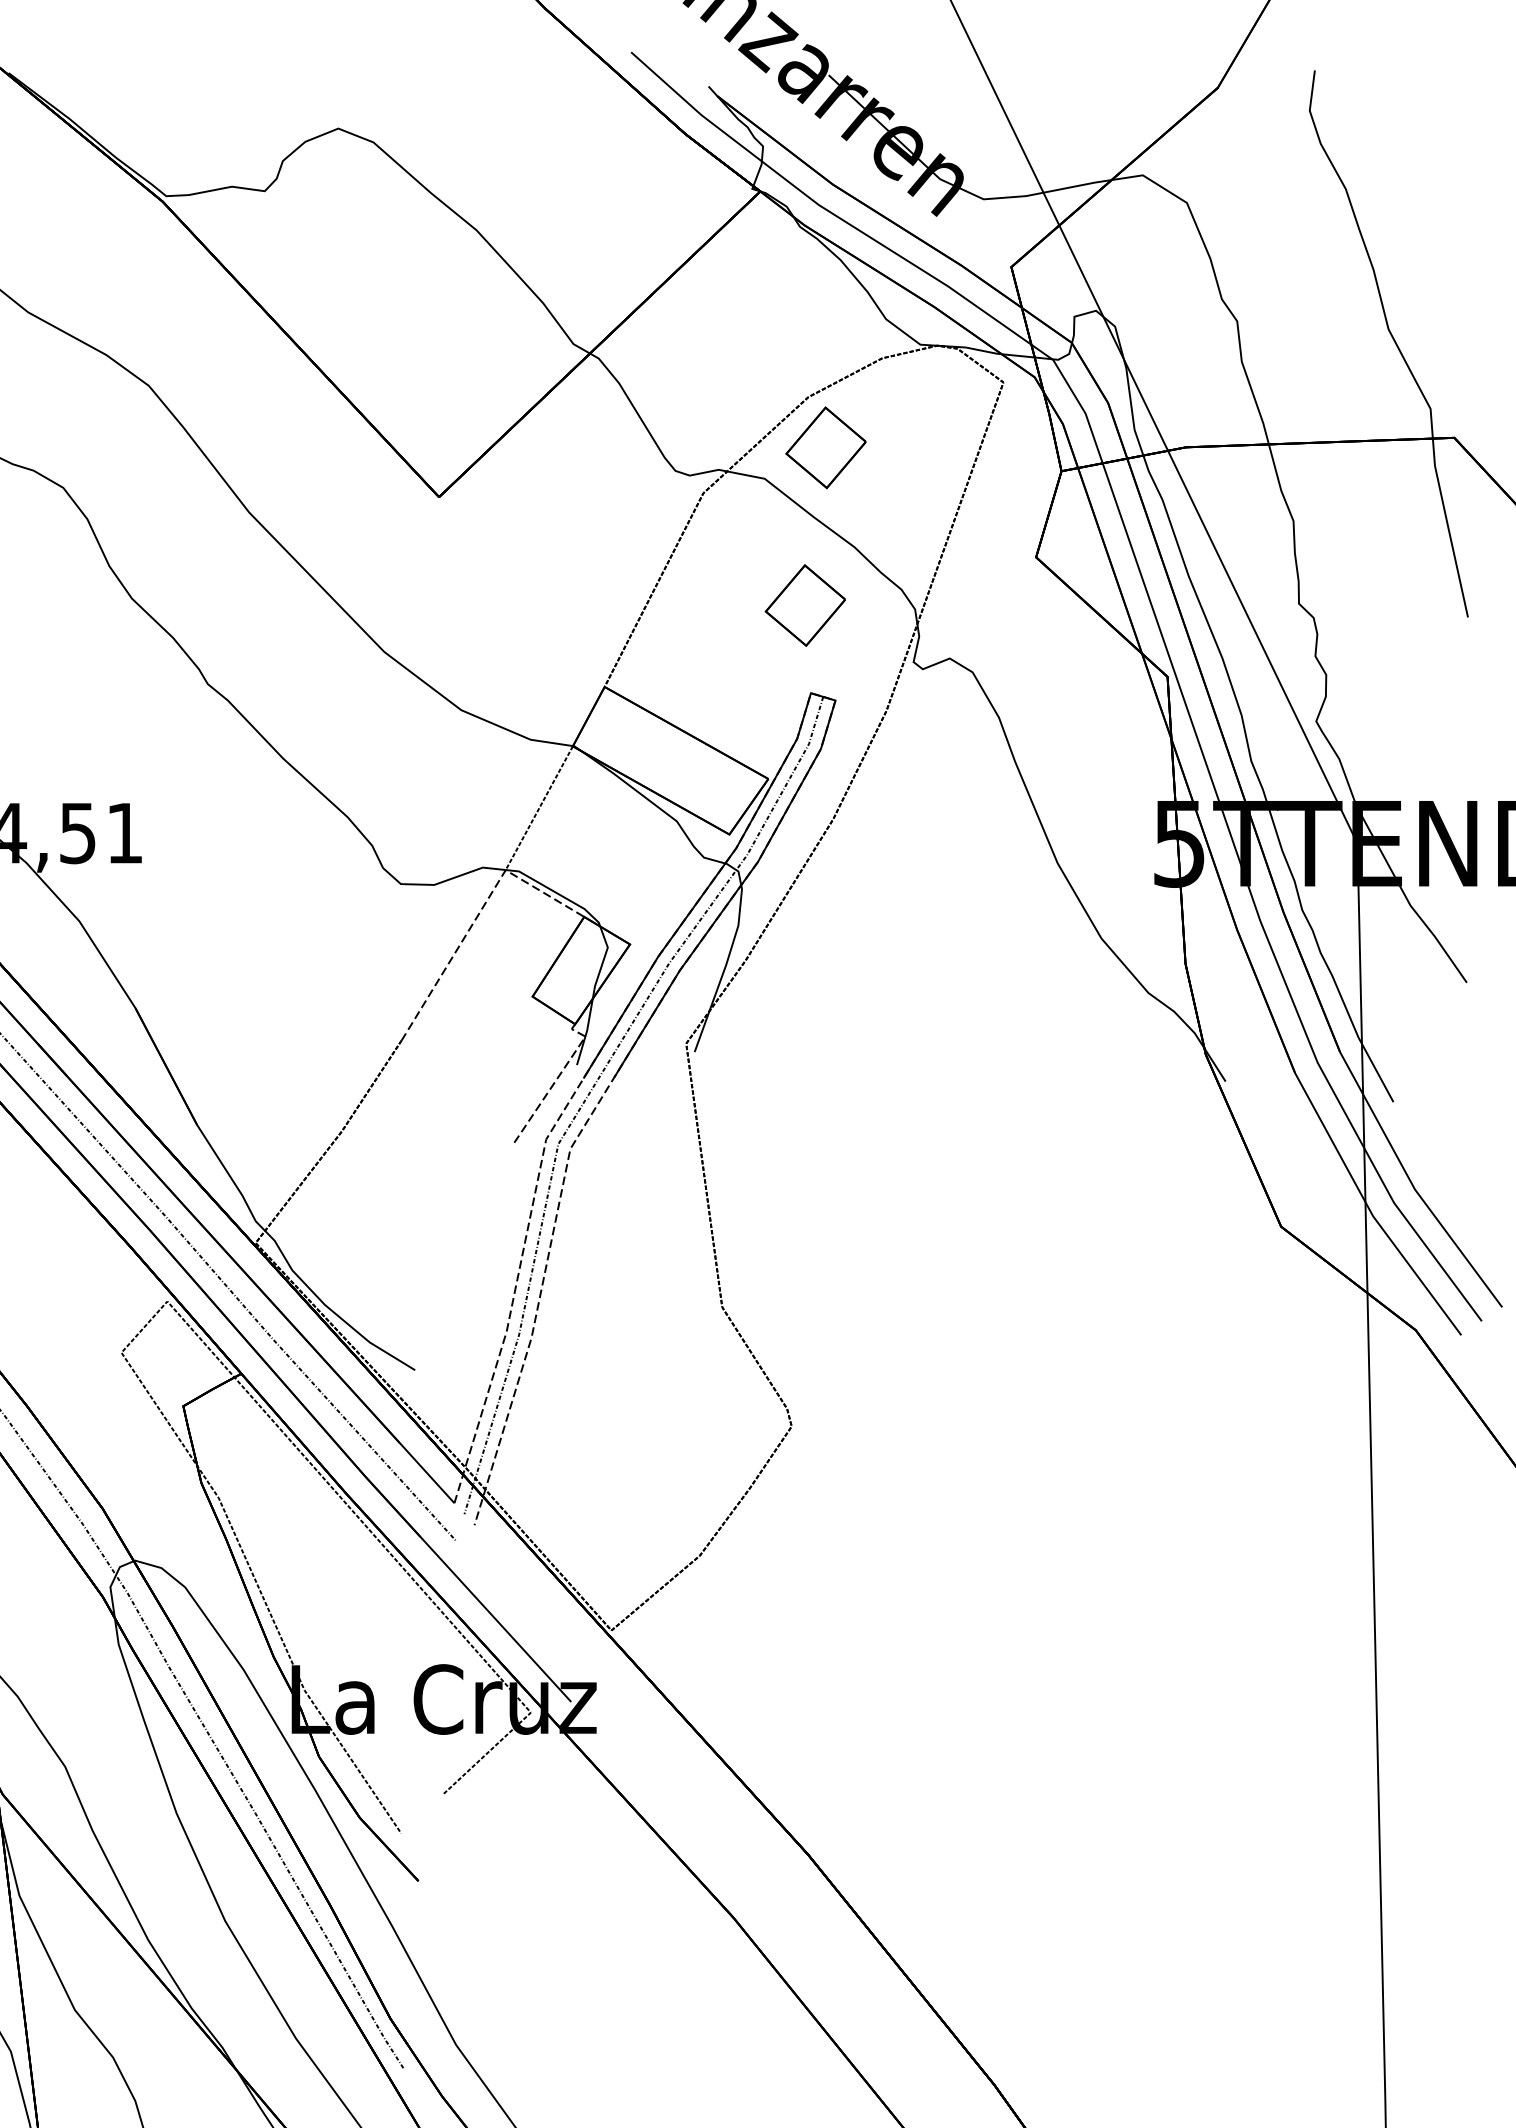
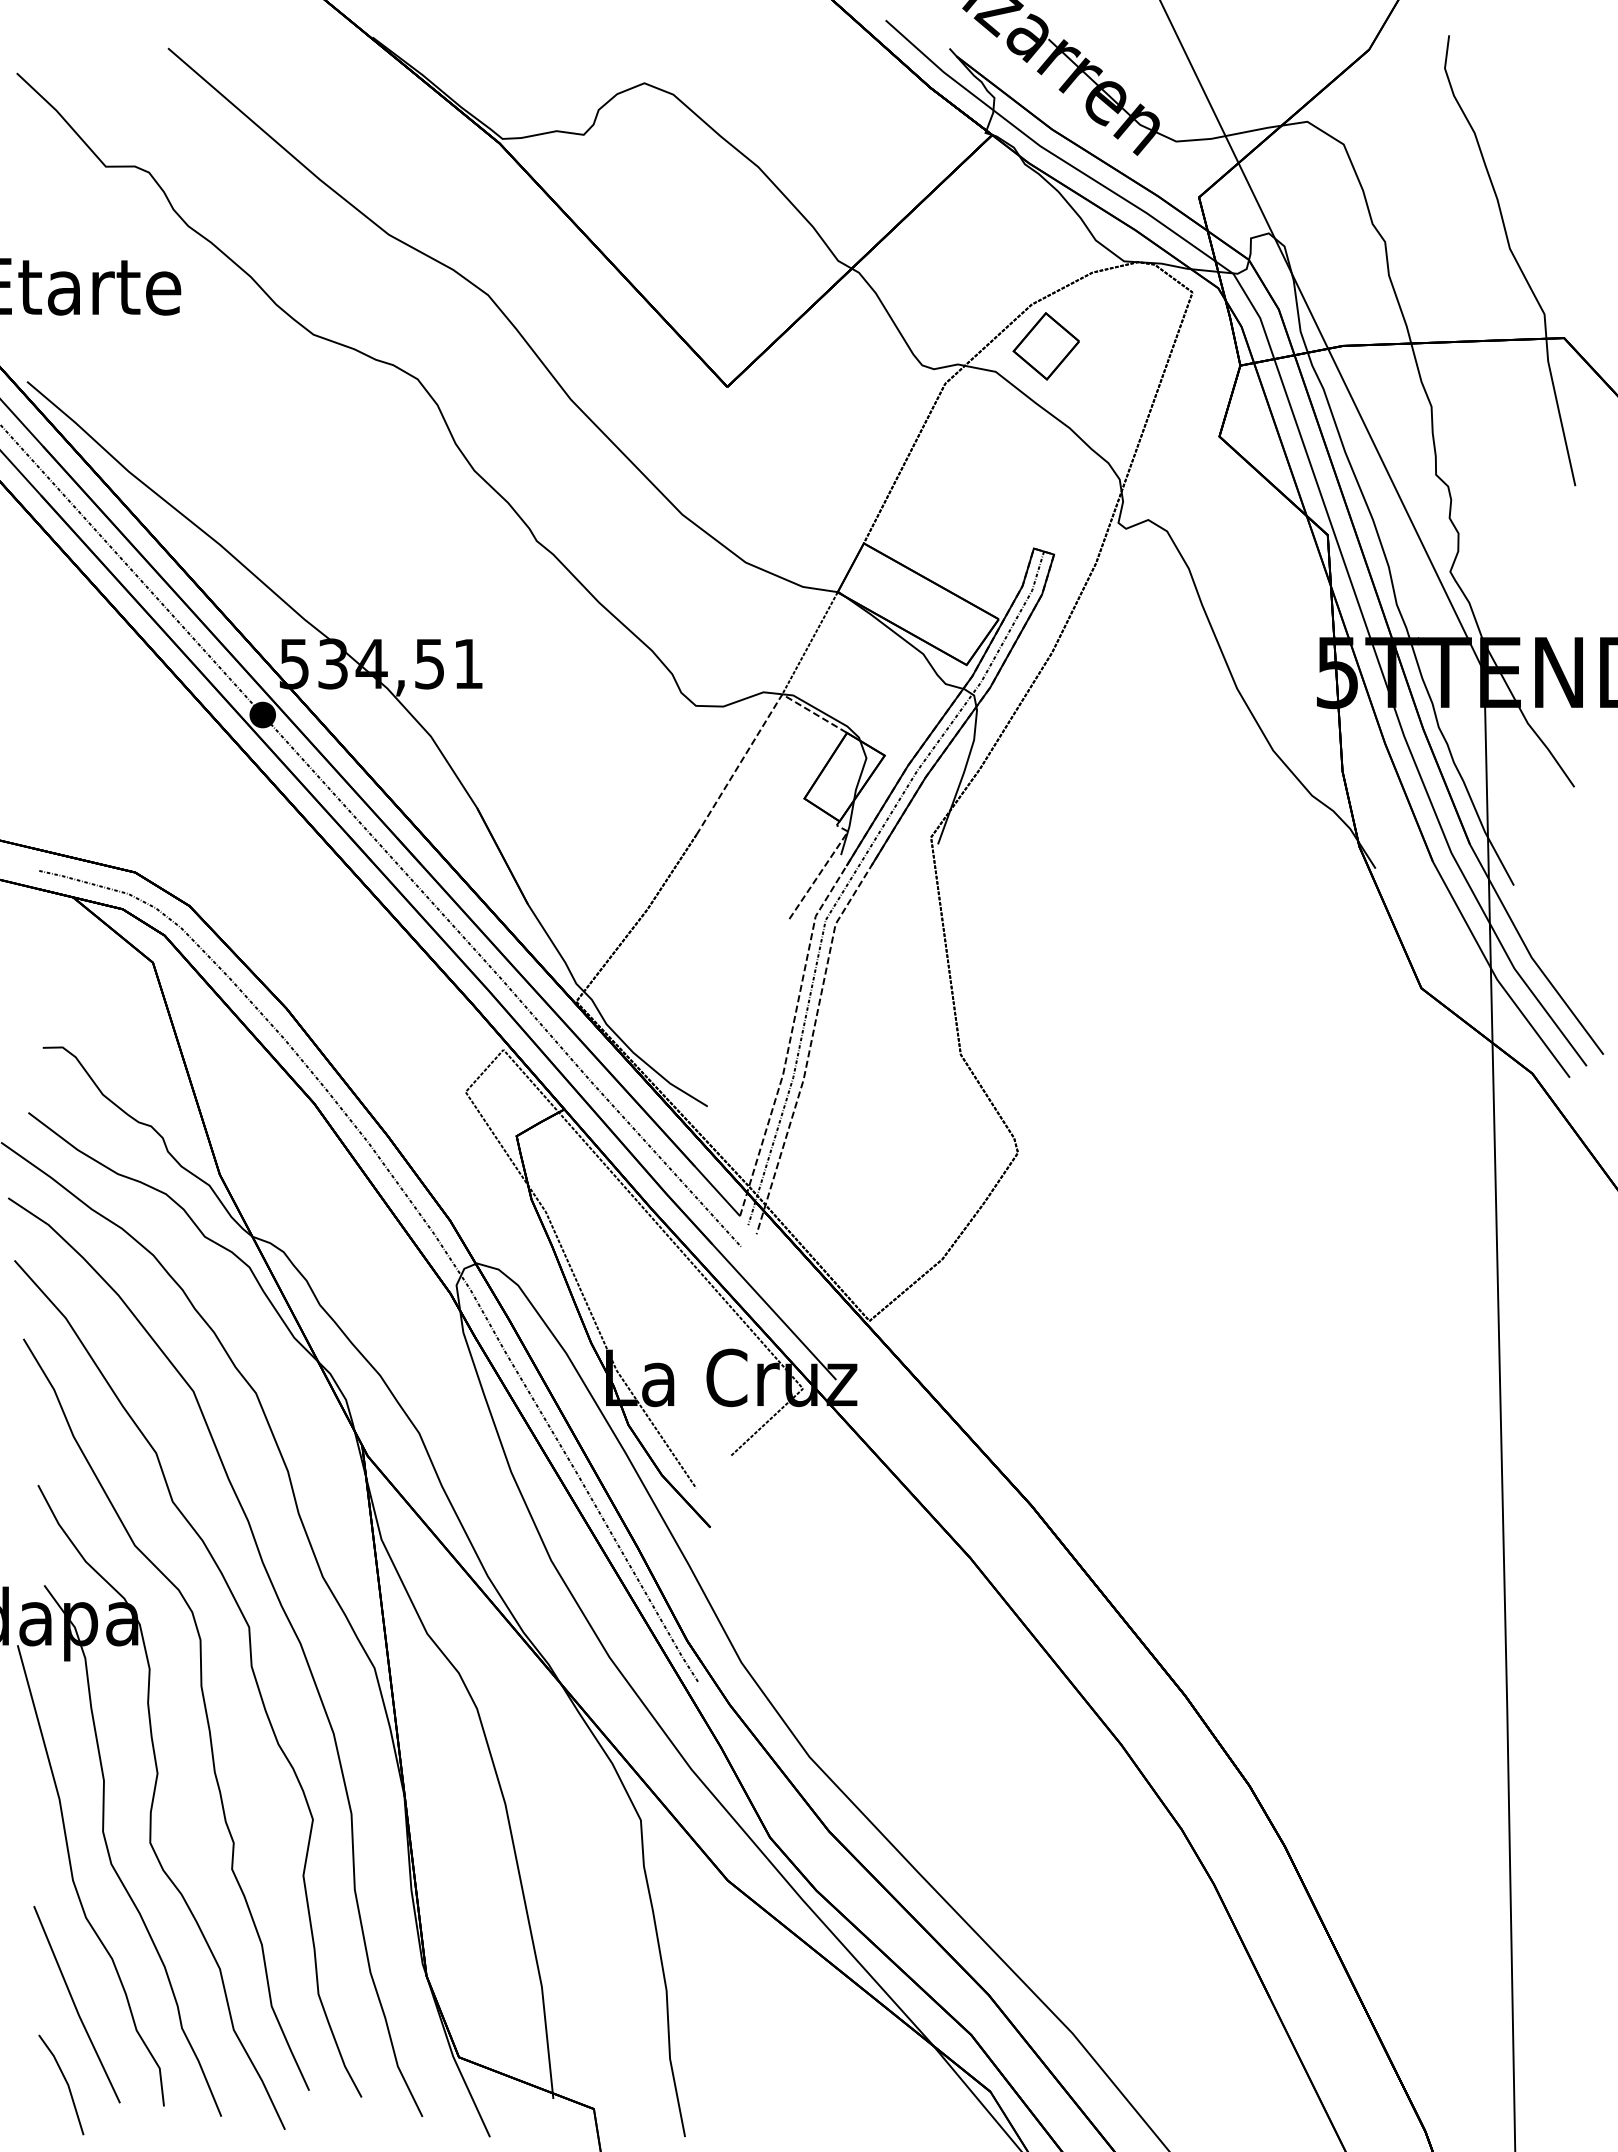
part: (804, 605) -> (1028, 476), removed

